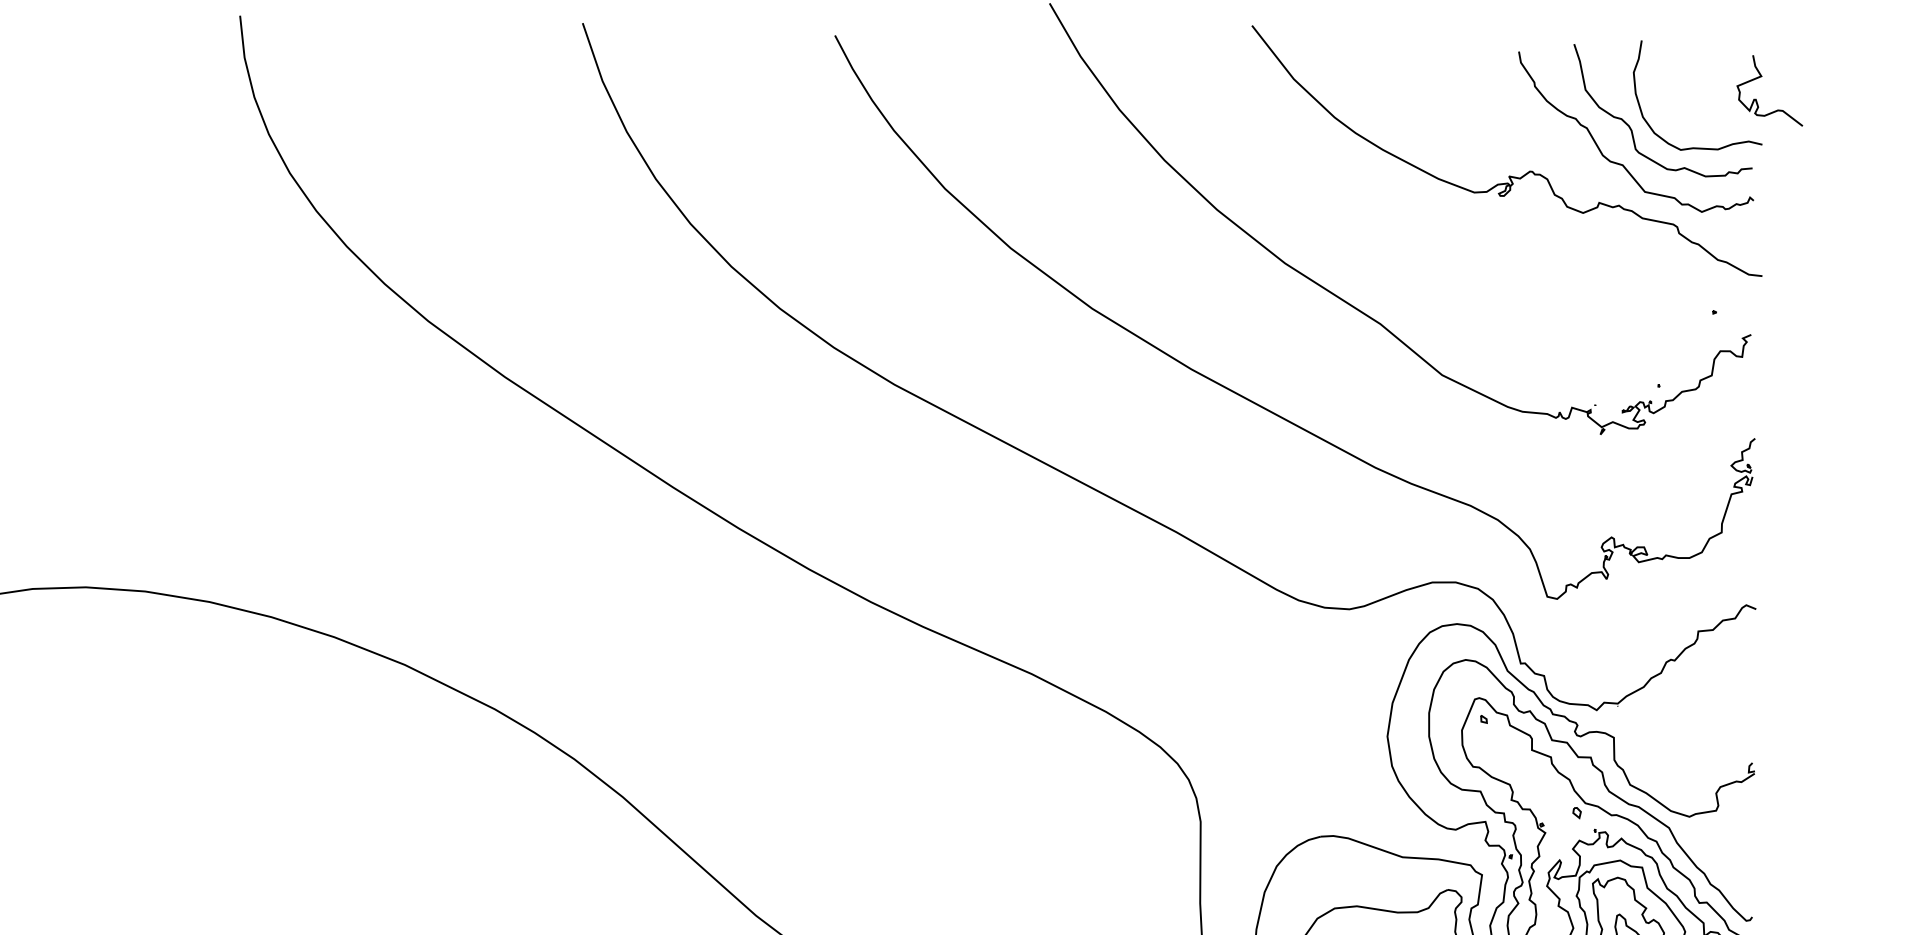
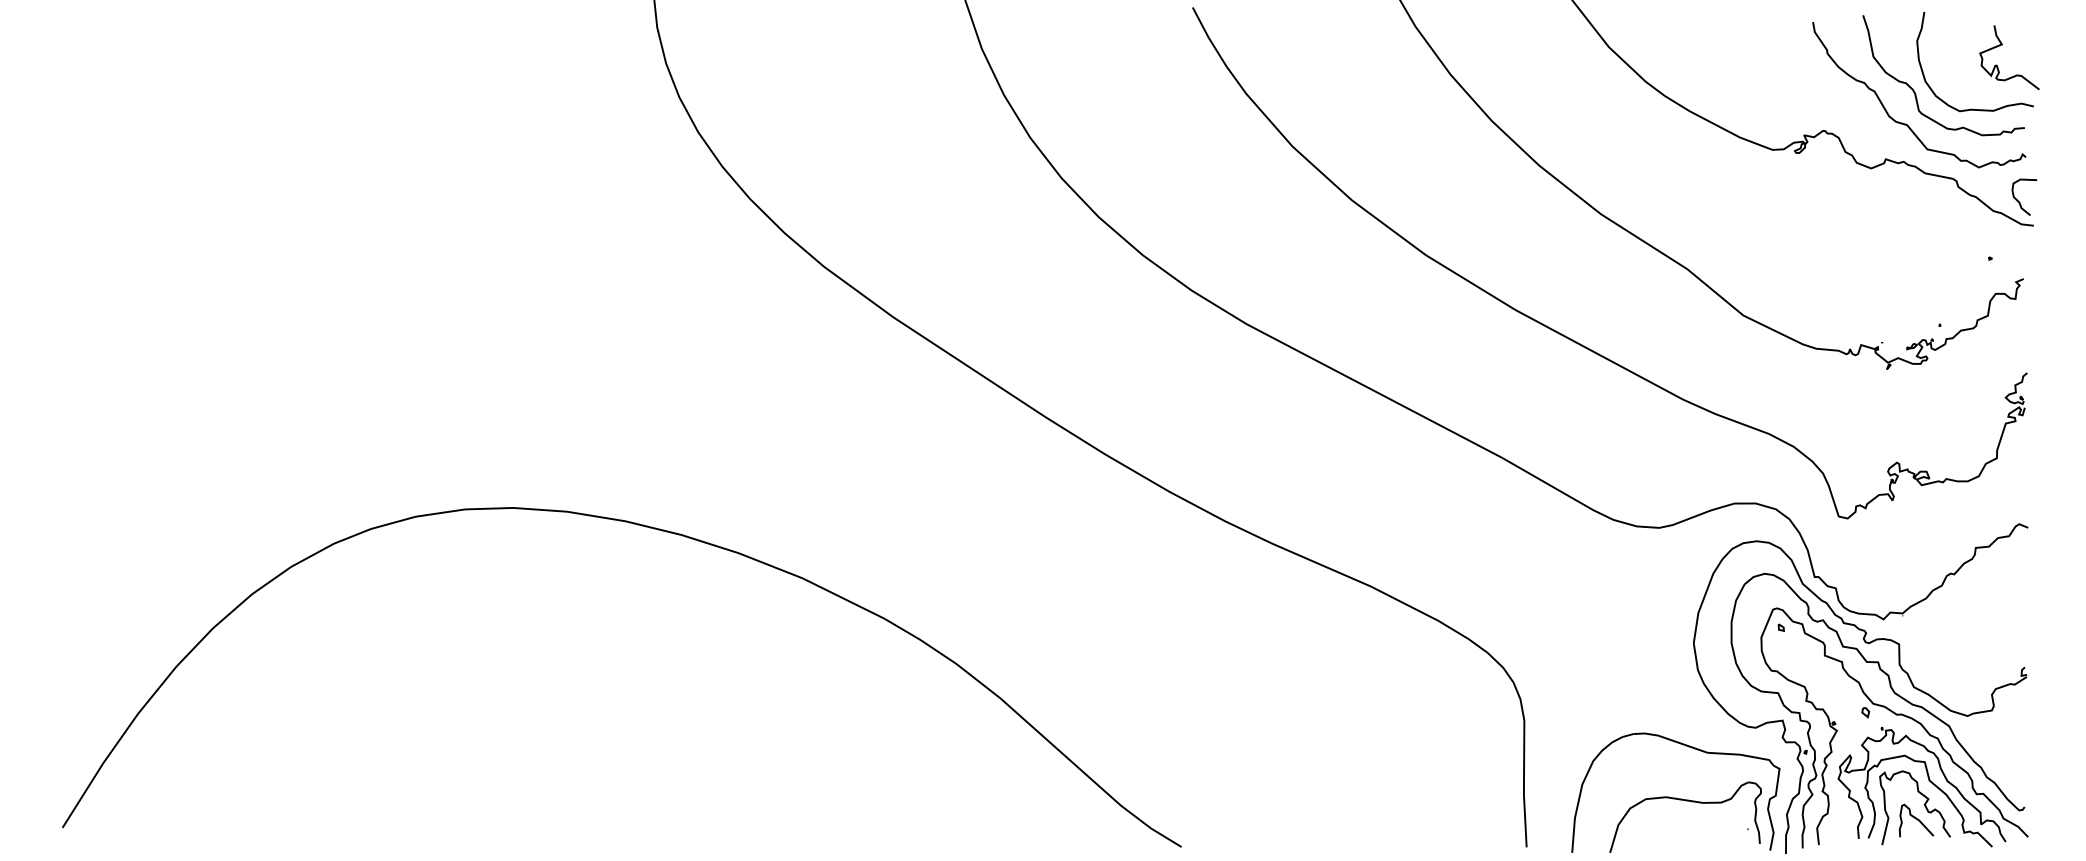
curve: (1762, 77) -> (2002, 45), moved
curve: (1746, 249) -> (2019, 201), added

